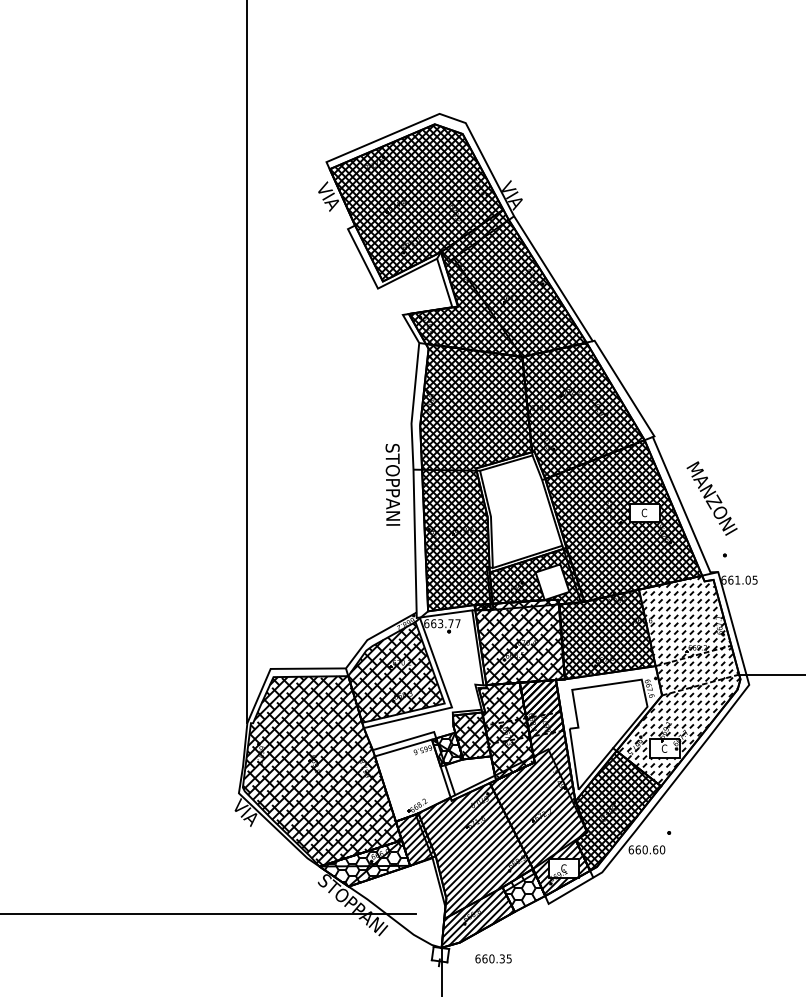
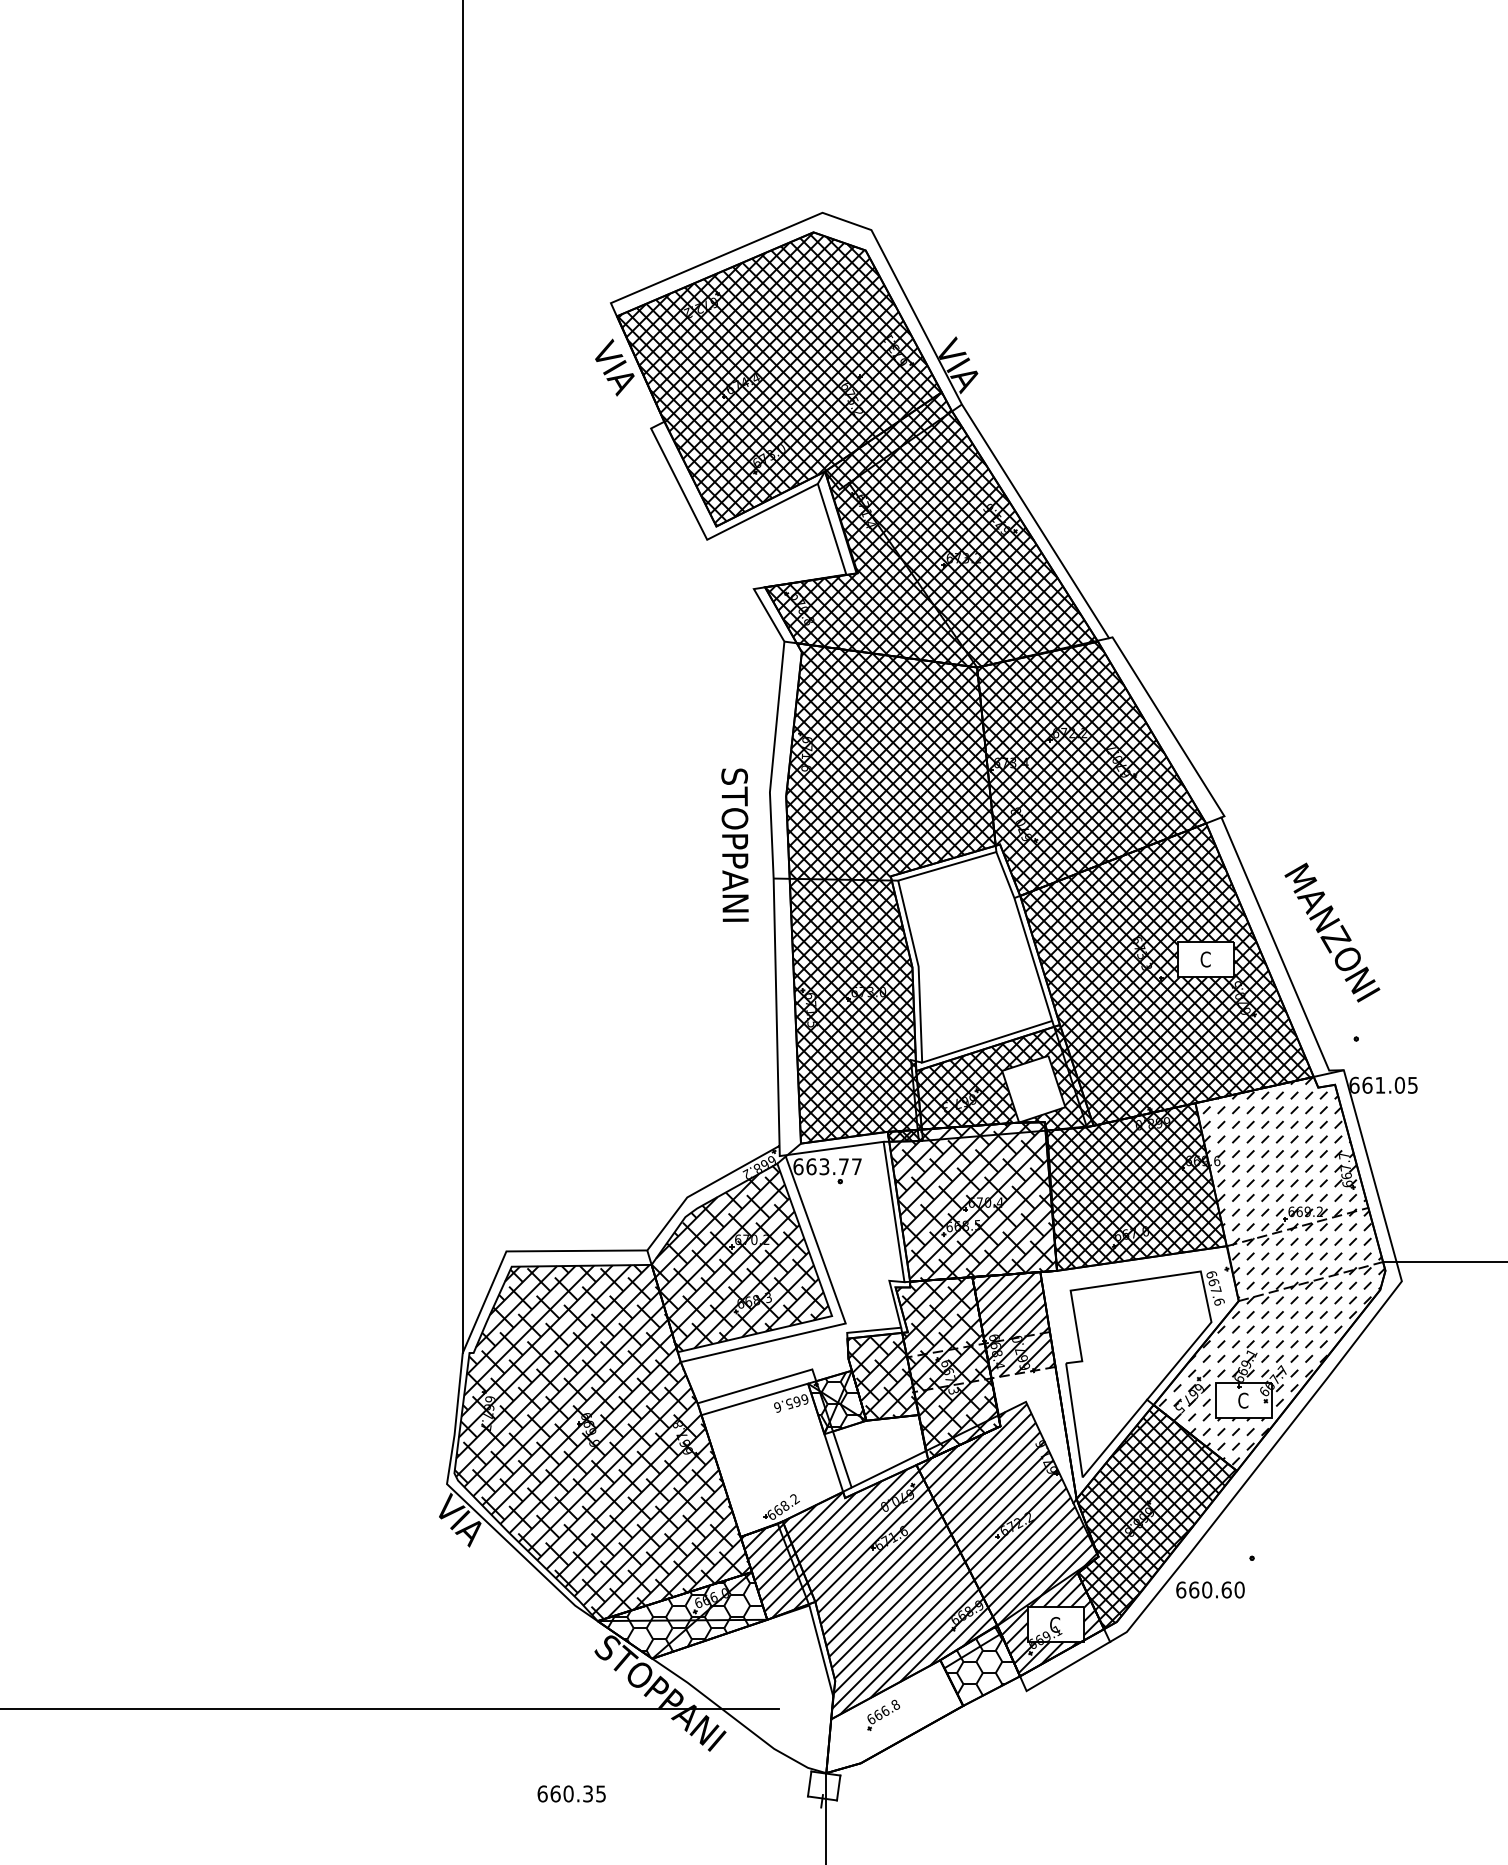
text: (392, 484) -> (734, 844), moved
hatch: (547, 740) -> (1024, 1385), removed
hatch: (477, 917) -> (893, 1716), removed
text: (493, 958) -> (571, 1793), moved

